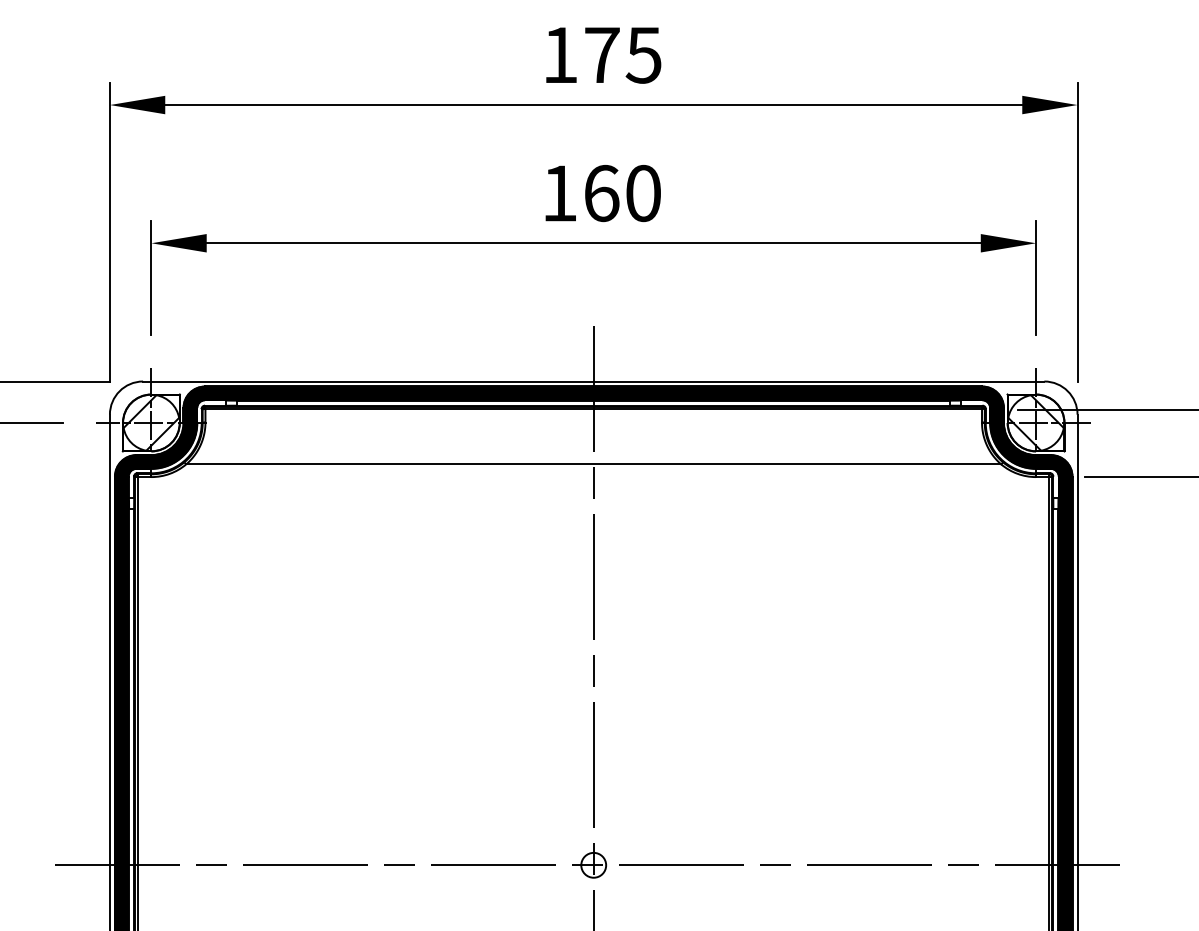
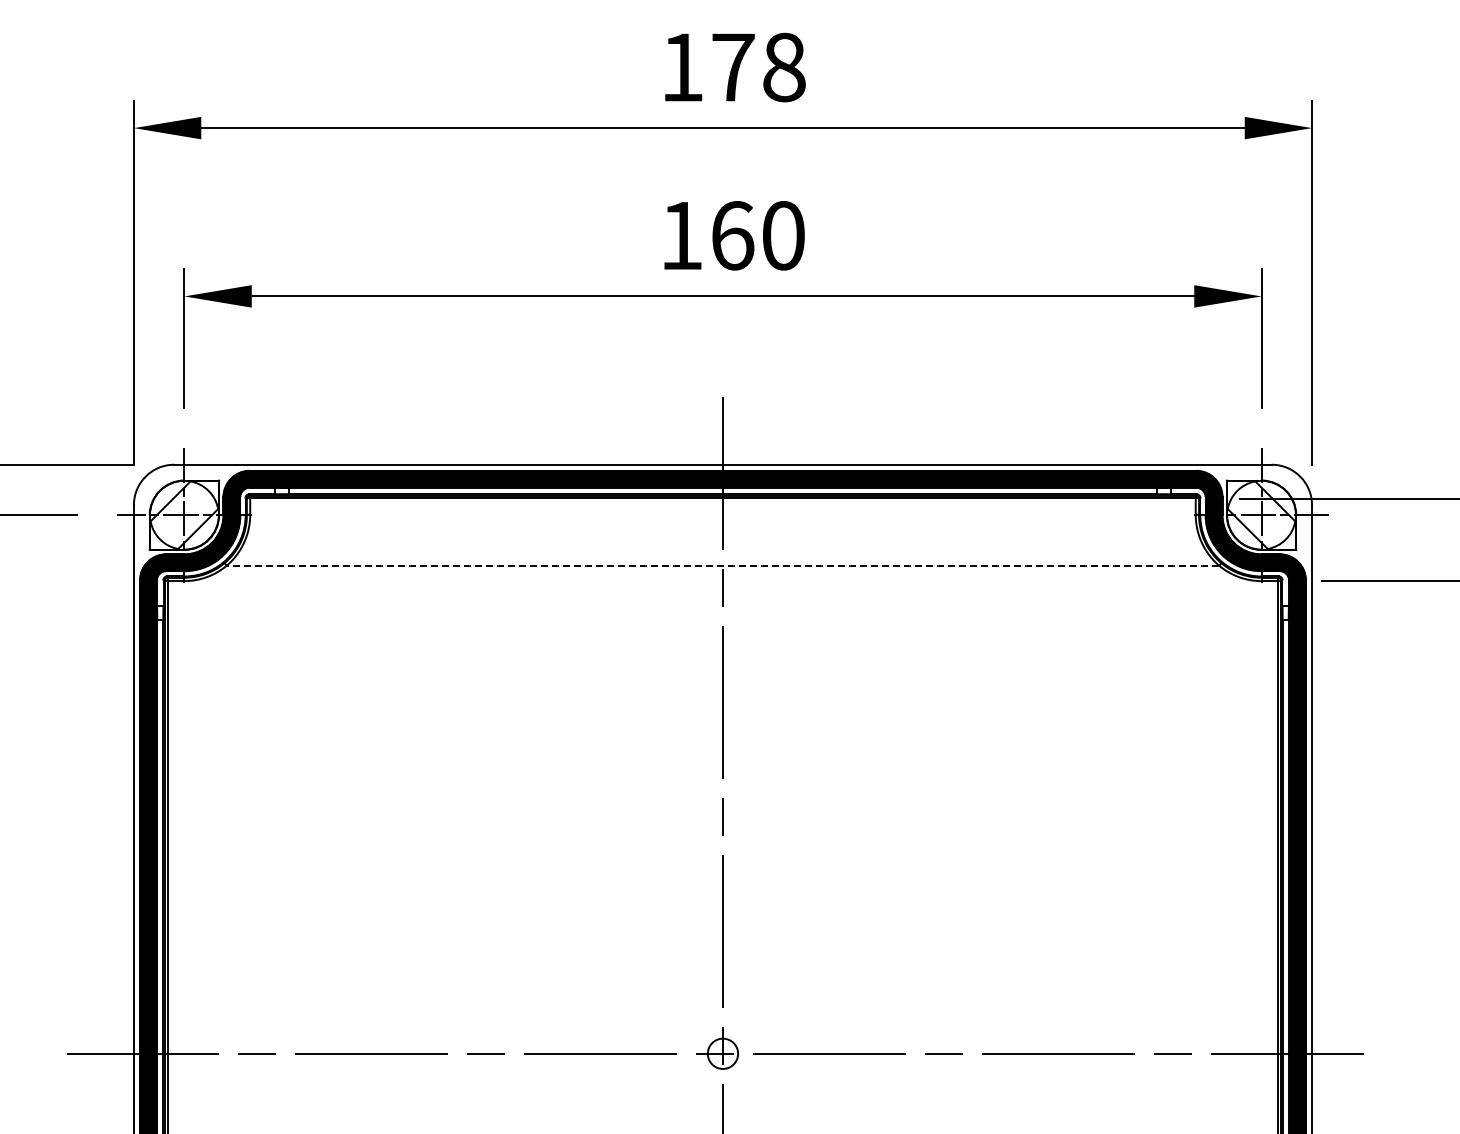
text: (643, 55) -> (783, 67), 175 -> 178
line: (593, 464) -> (722, 565), solid -> dashed

